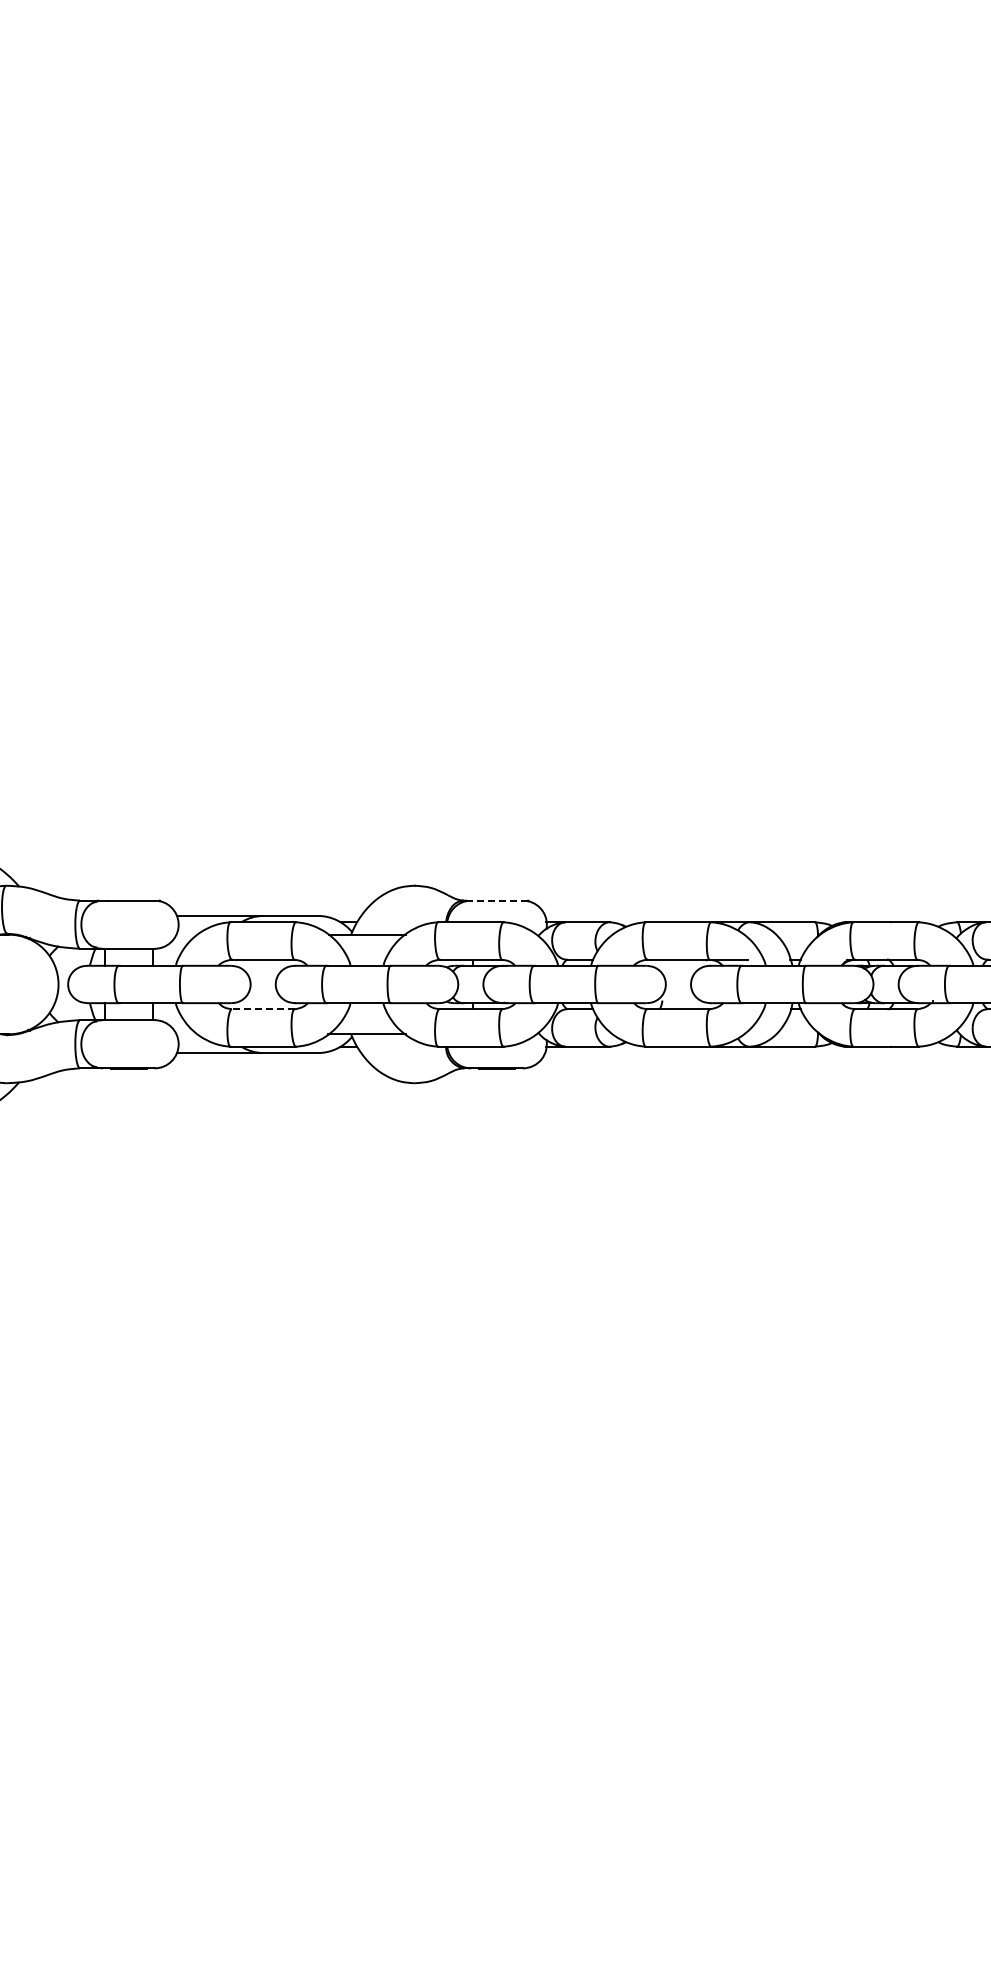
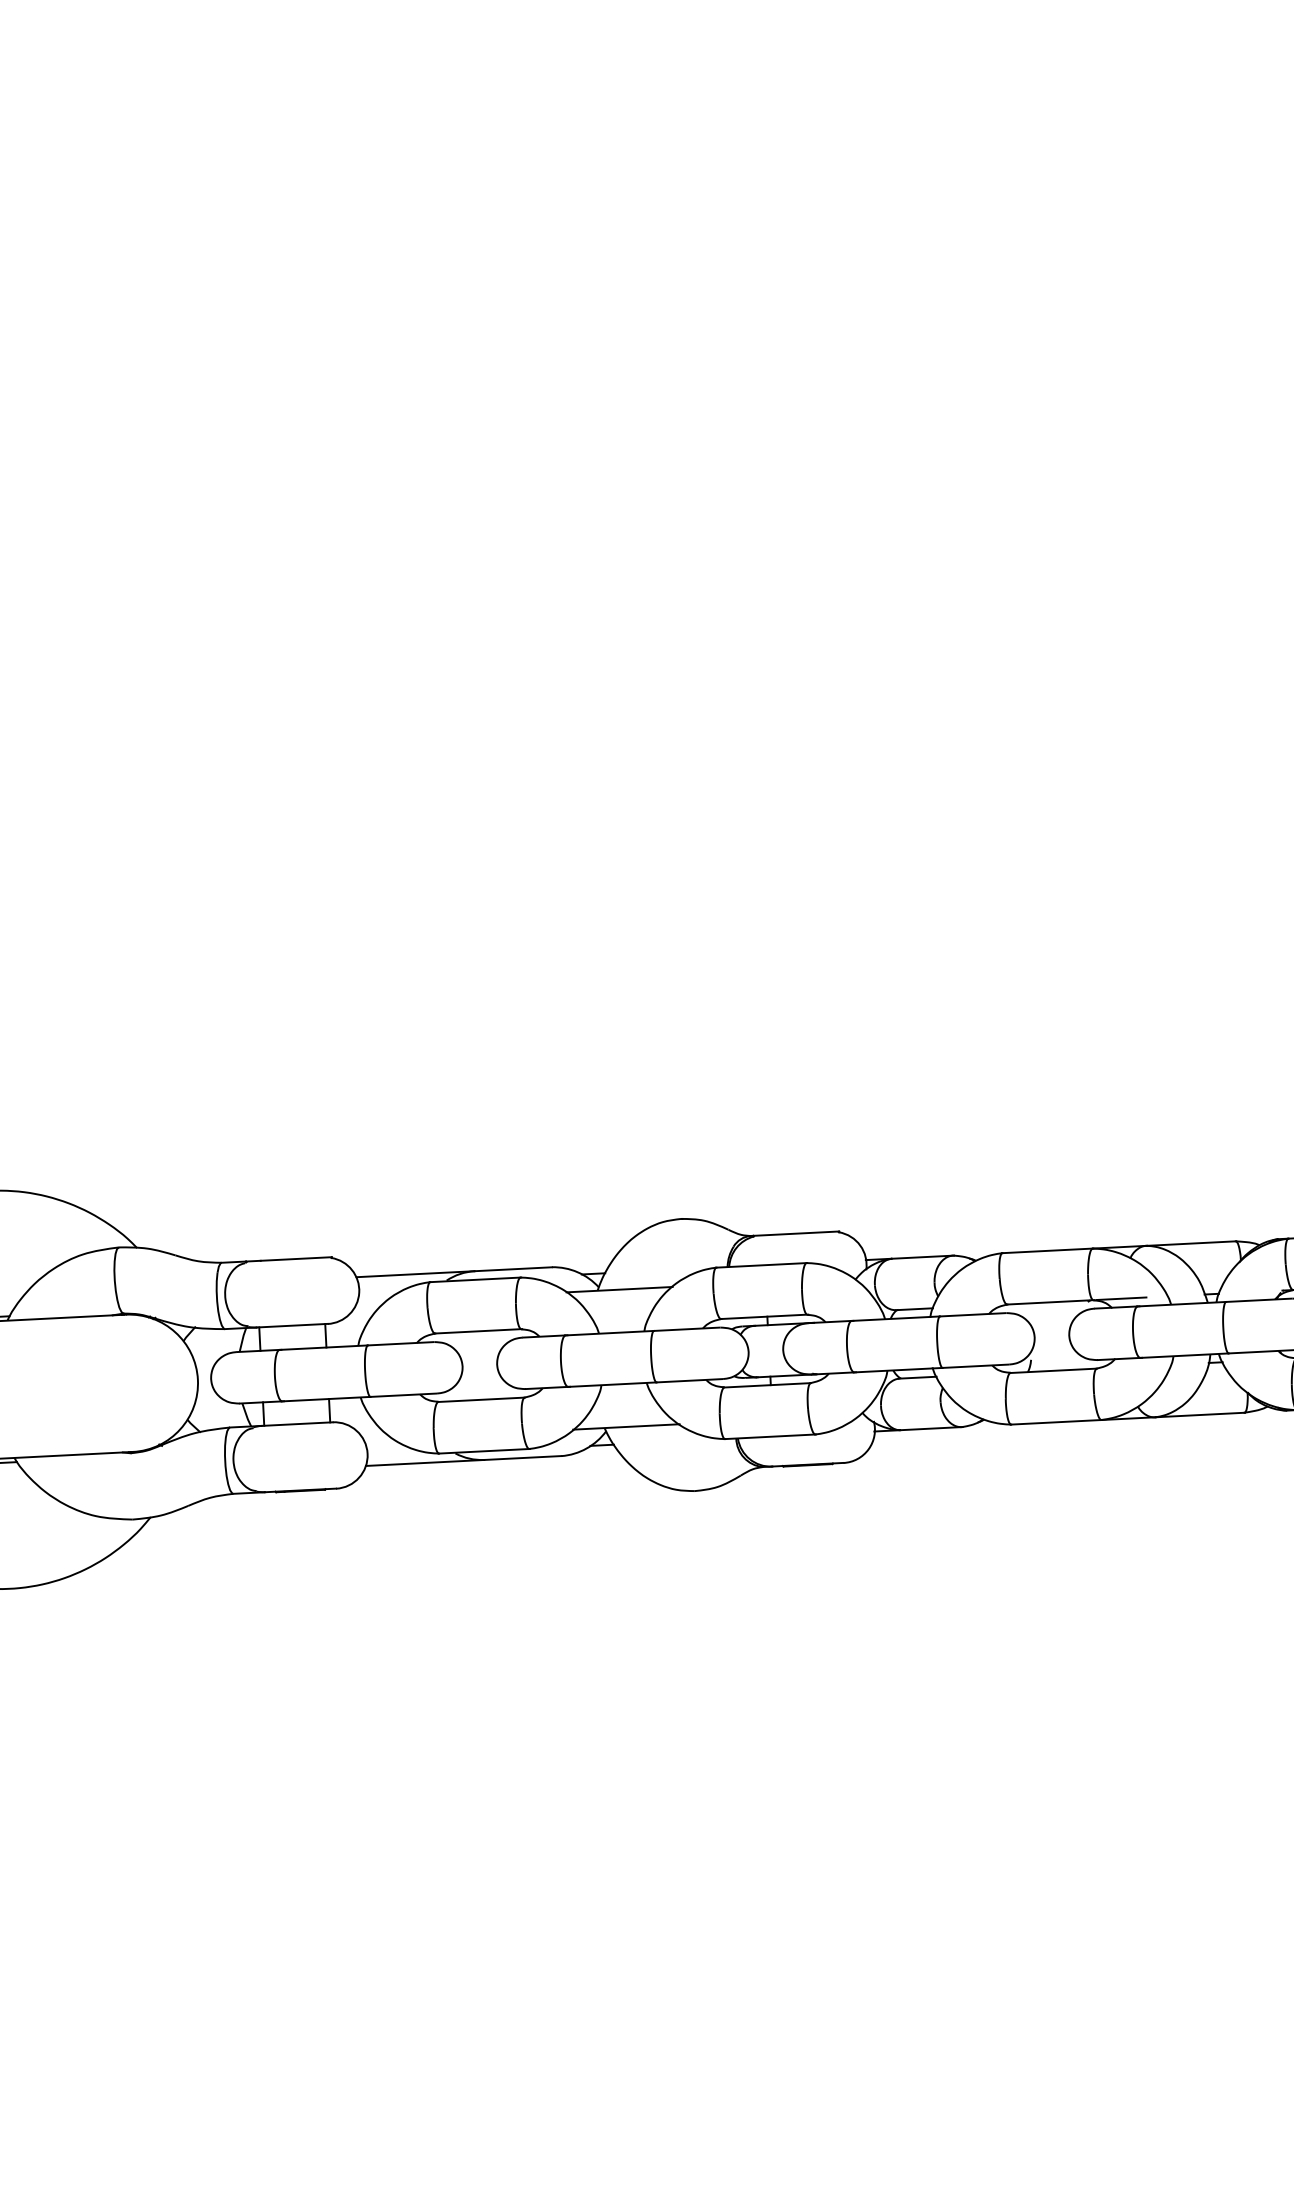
line: (497, 900) -> (796, 1233), dashed -> solid
line: (262, 1009) -> (480, 1400), dashed -> solid

